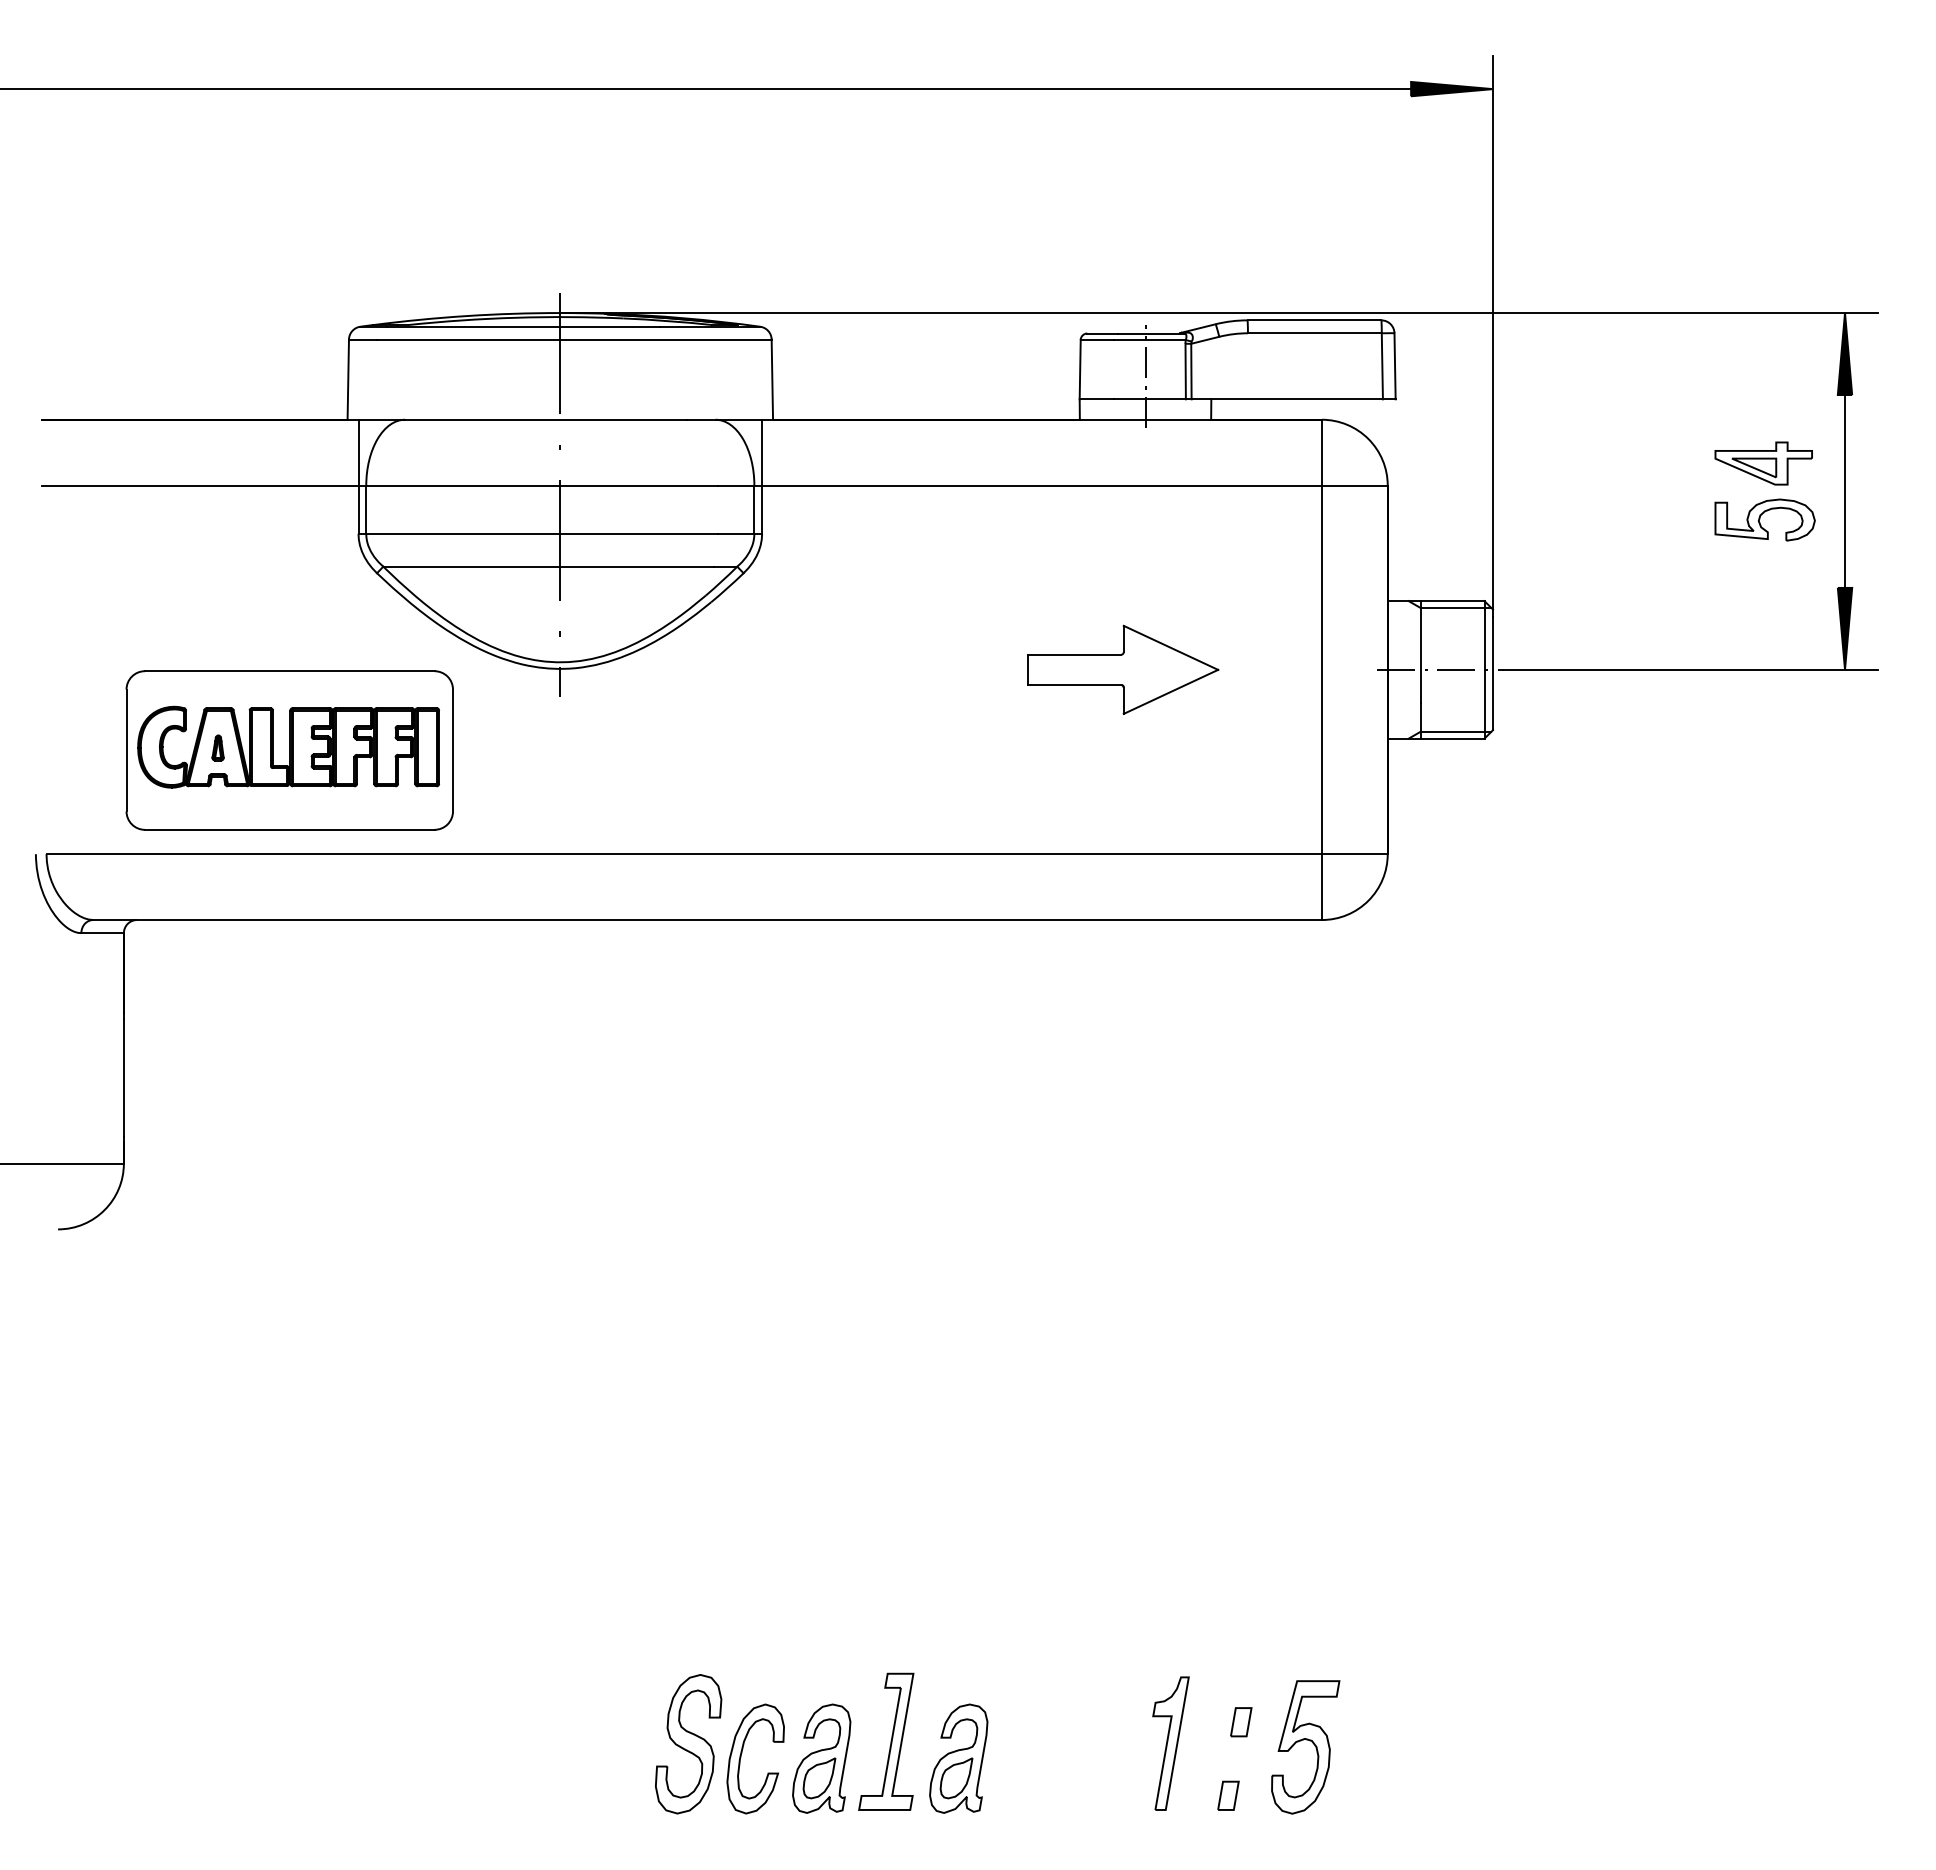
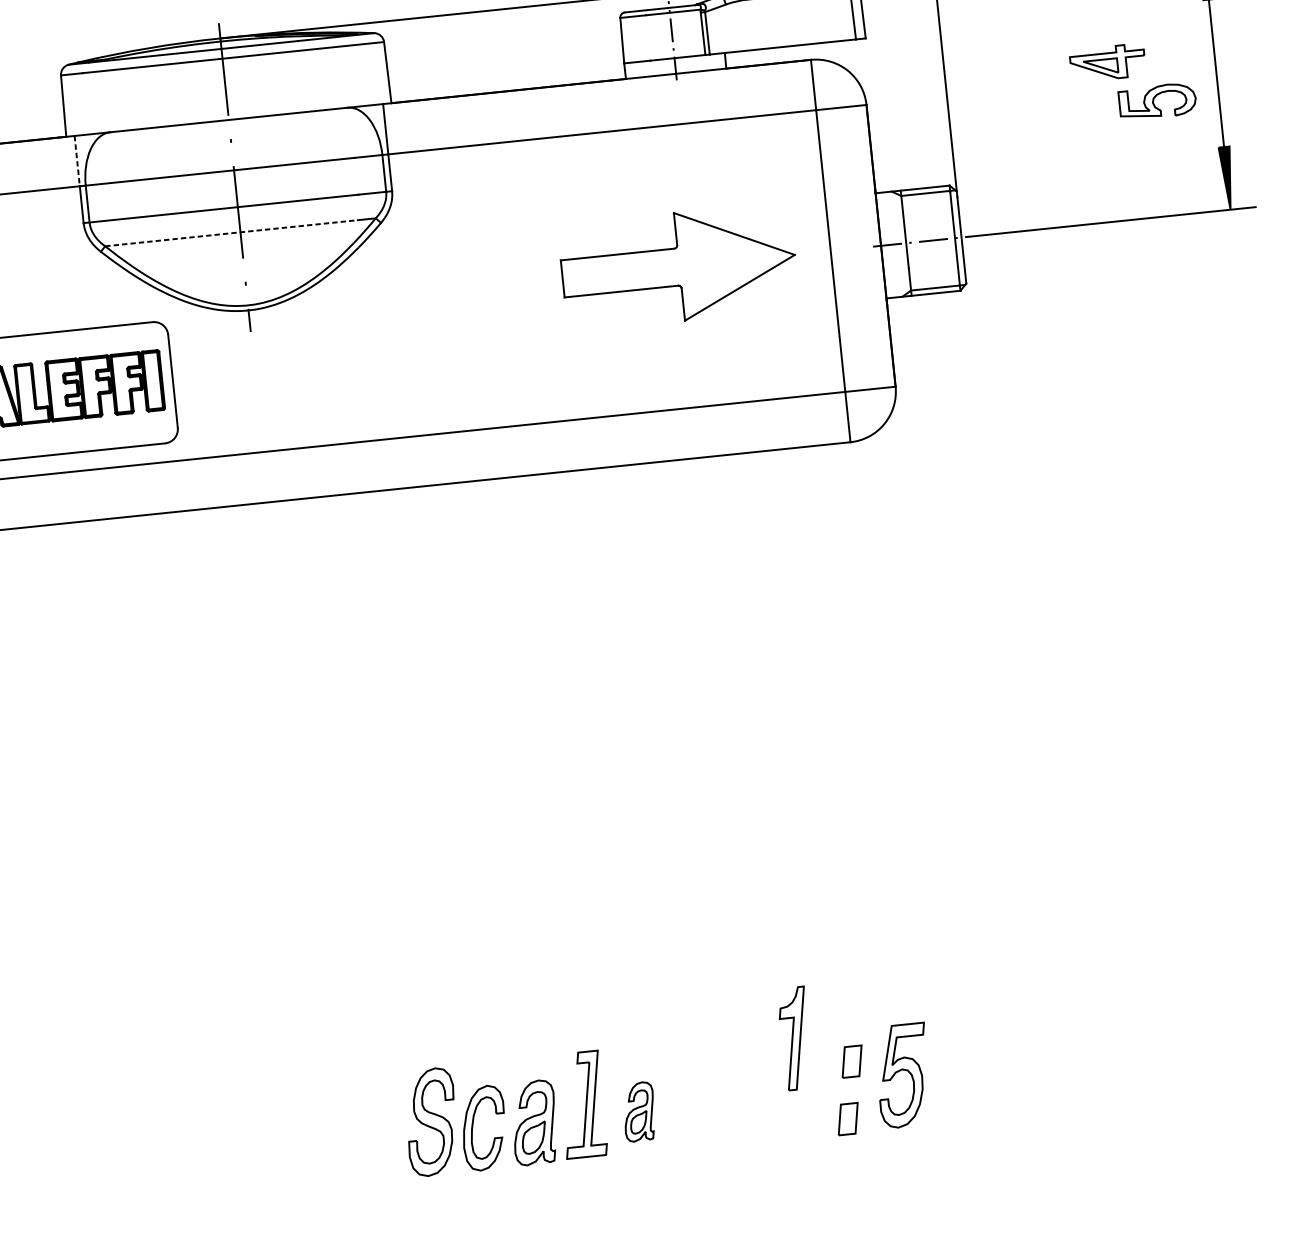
line: (358, 452) -> (77, 160), solid -> dashed
part: (1763, 463) -> (1107, 63), moved
line: (549, 566) -> (232, 233), solid -> dashed
part: (1123, 669) -> (679, 266), size x1.6
part: (1241, 1722) -> (852, 1061), size x1.4
part: (1170, 1743) -> (795, 1038), moved
part: (958, 1758) -> (638, 1111), size x0.7
part: (1228, 1795) -> (848, 1118), size x1.4

